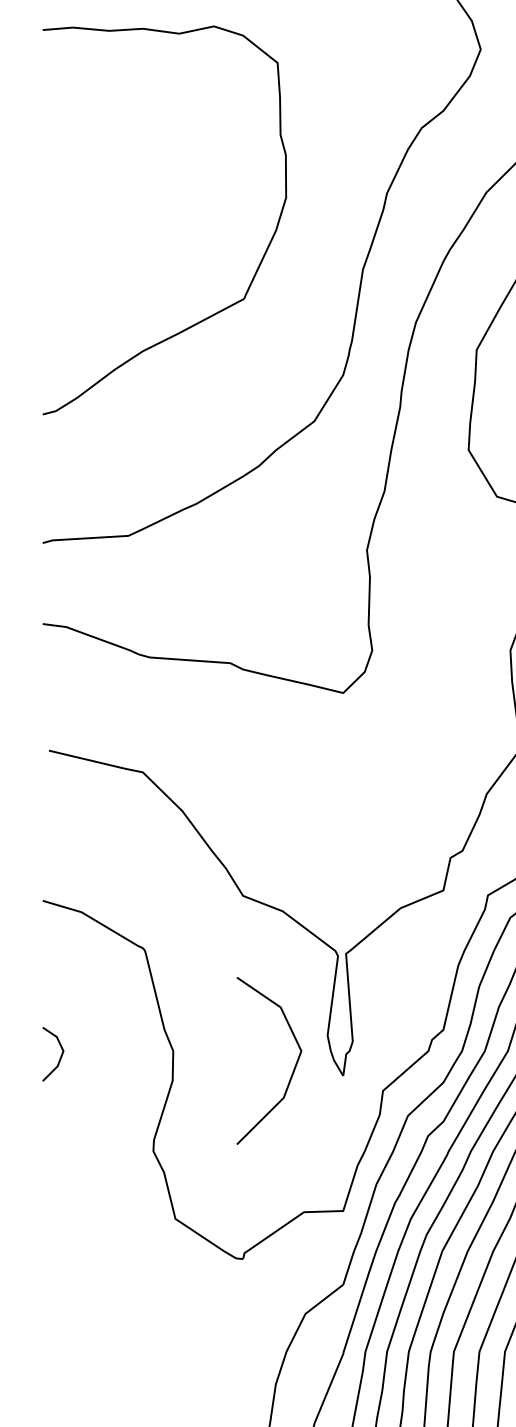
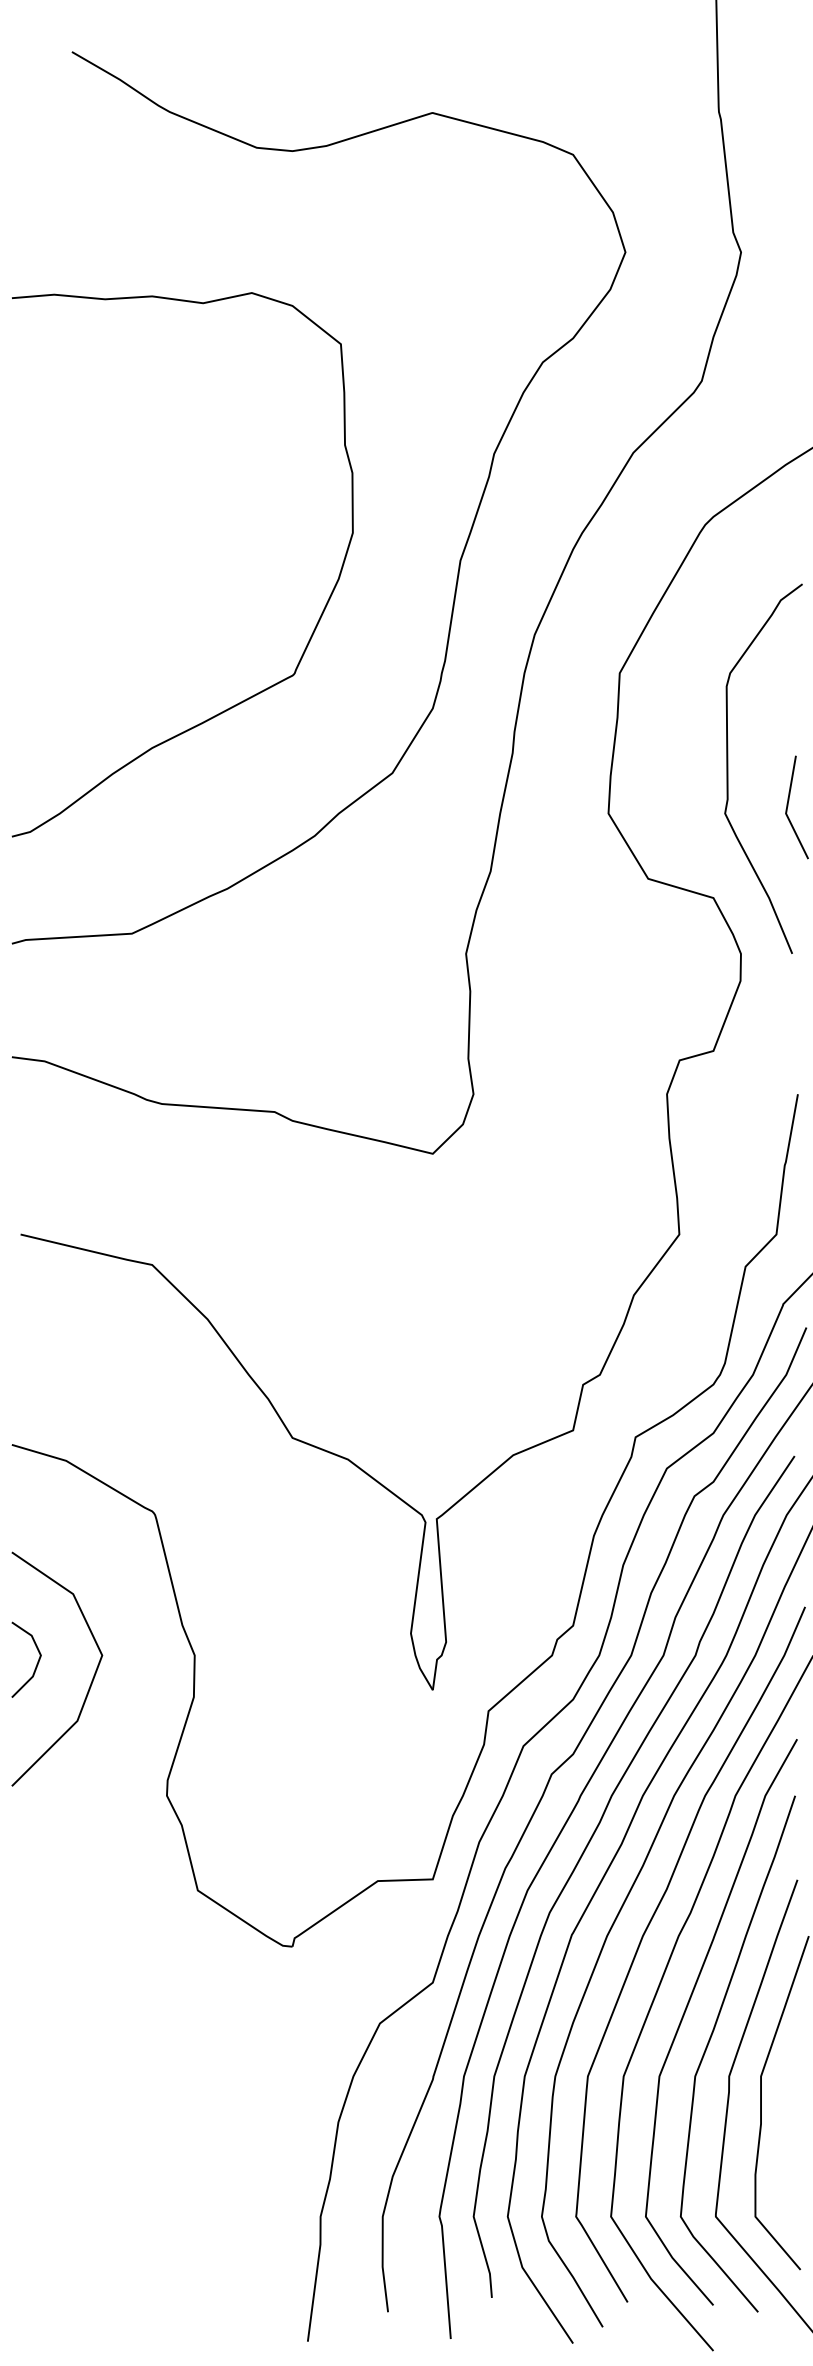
curve: (258, 265) -> (314, 627), moved
line: (293, 1069) -> (91, 1680), moved

